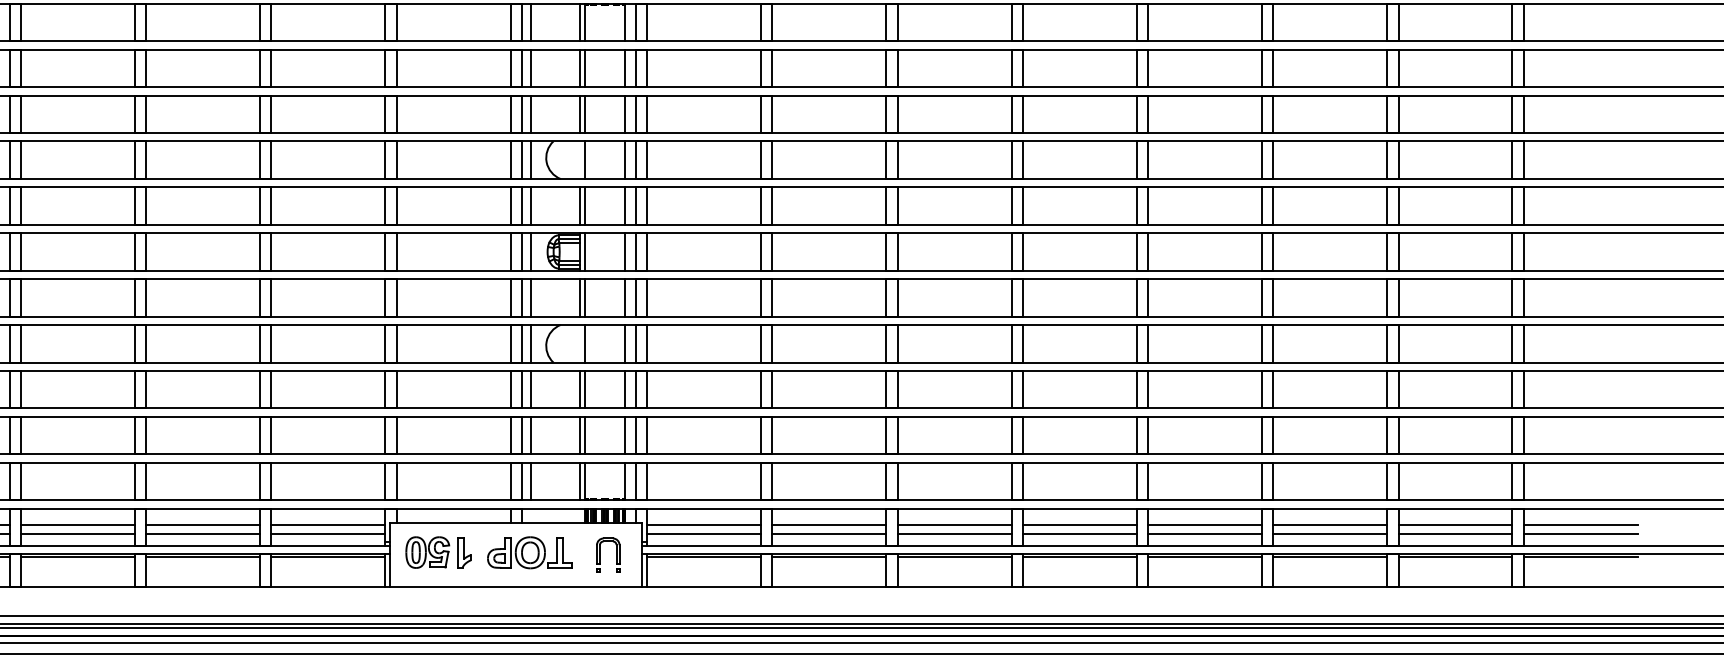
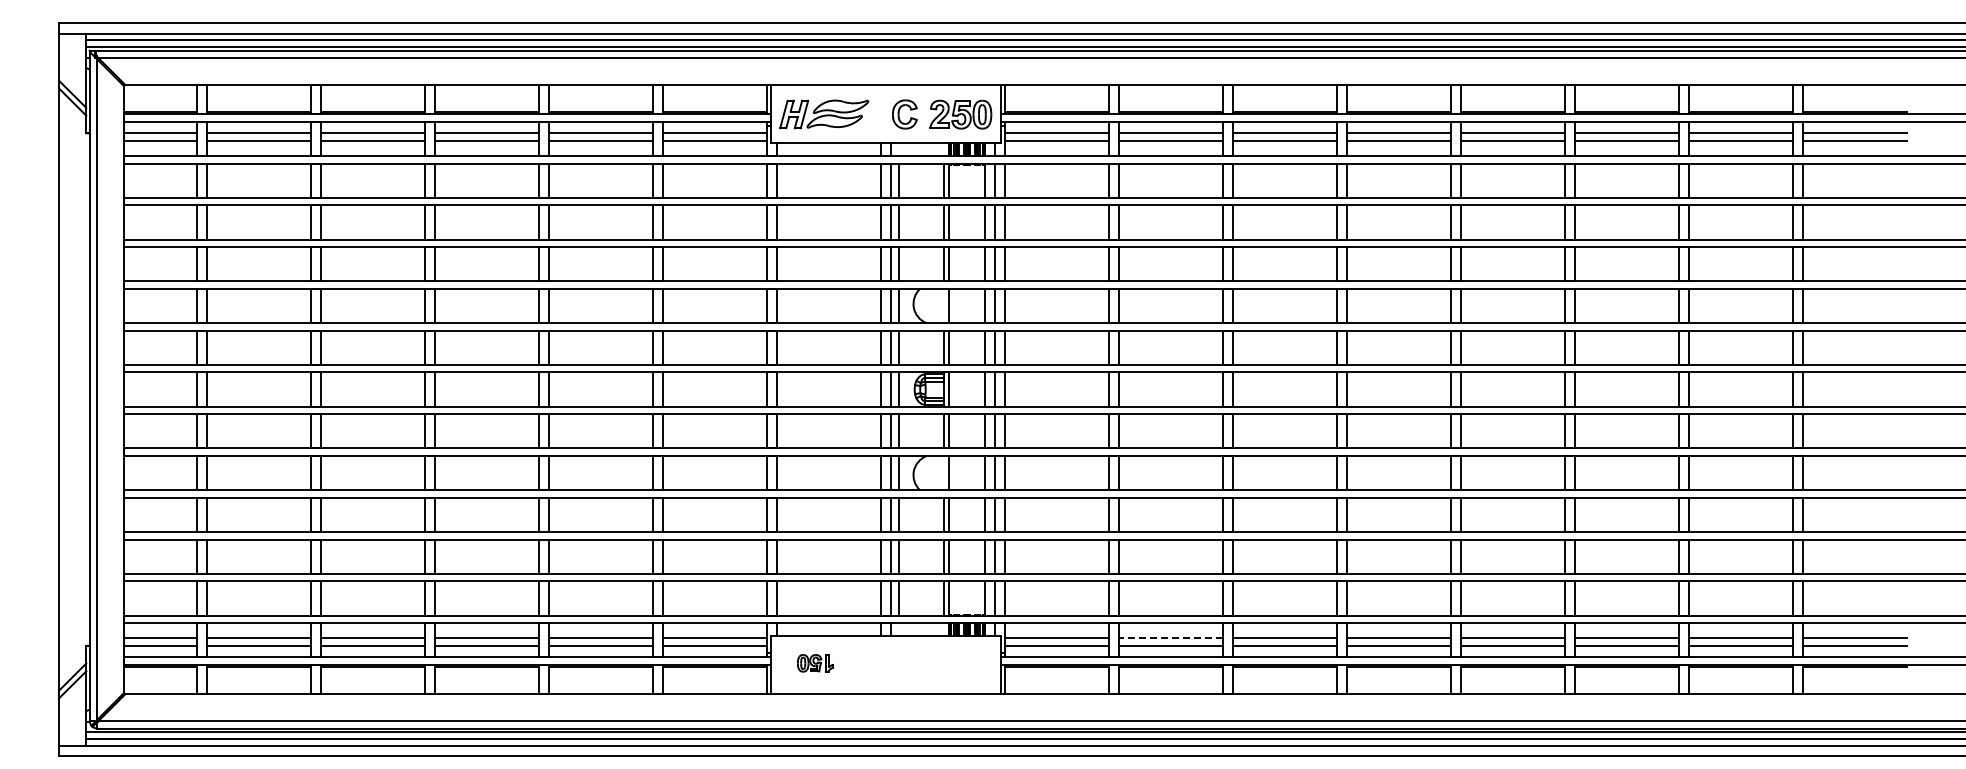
line: (829, 524) -> (1171, 637), solid -> dashed
part: (438, 552) -> (815, 663), size x0.6
part: (529, 552) -> (898, 663), removed
part: (600, 555) -> (962, 665), removed

